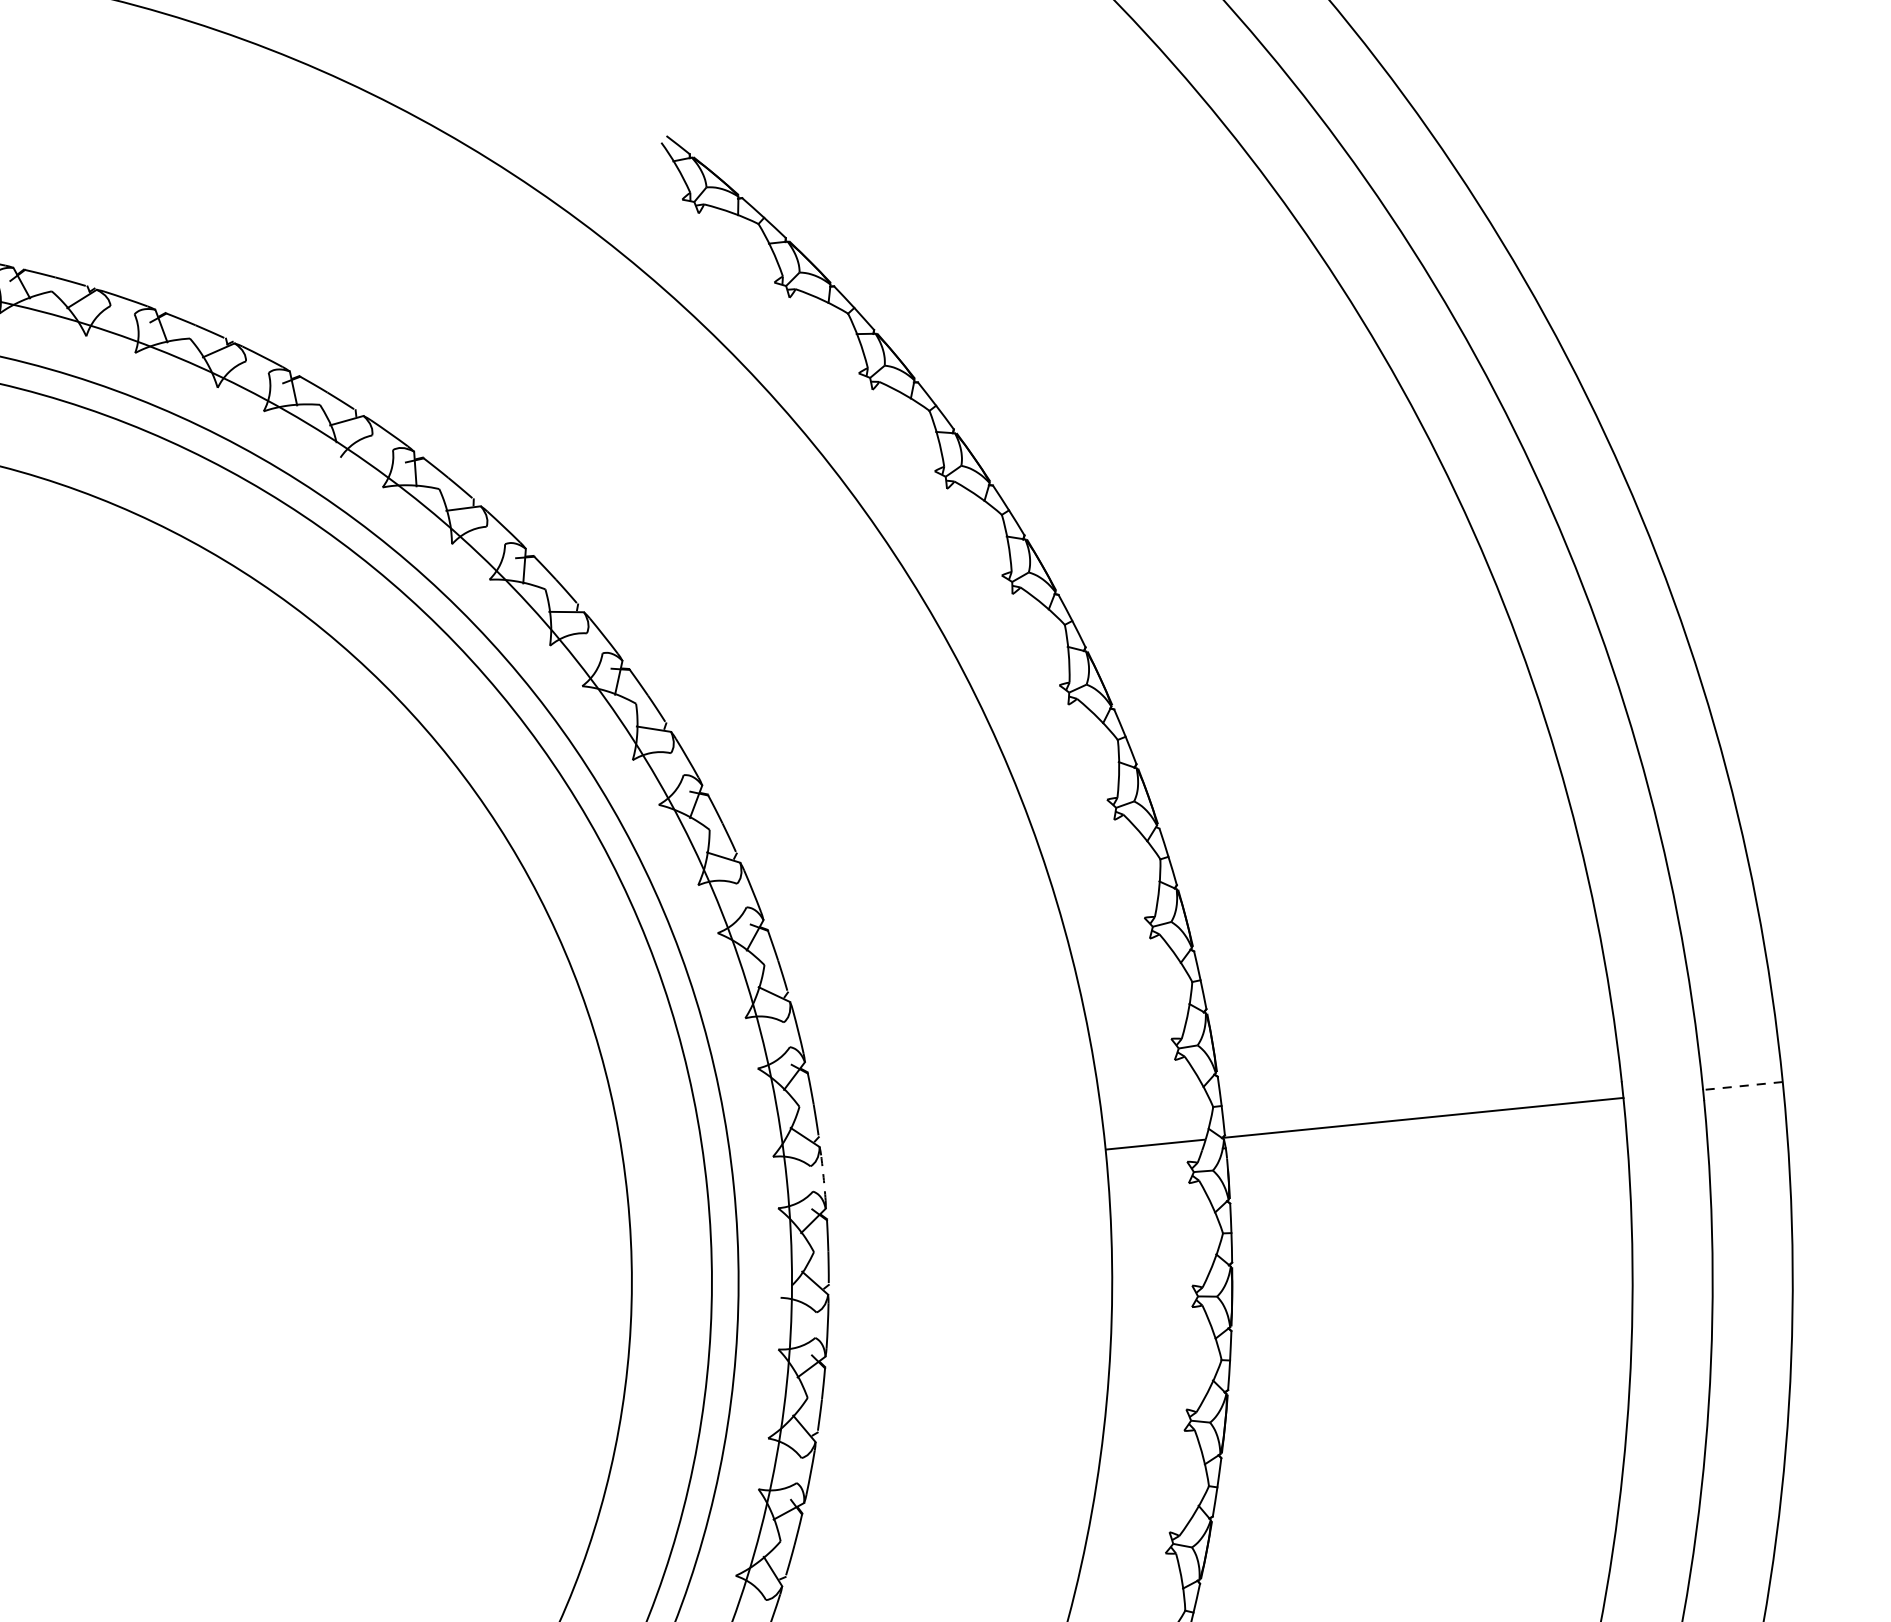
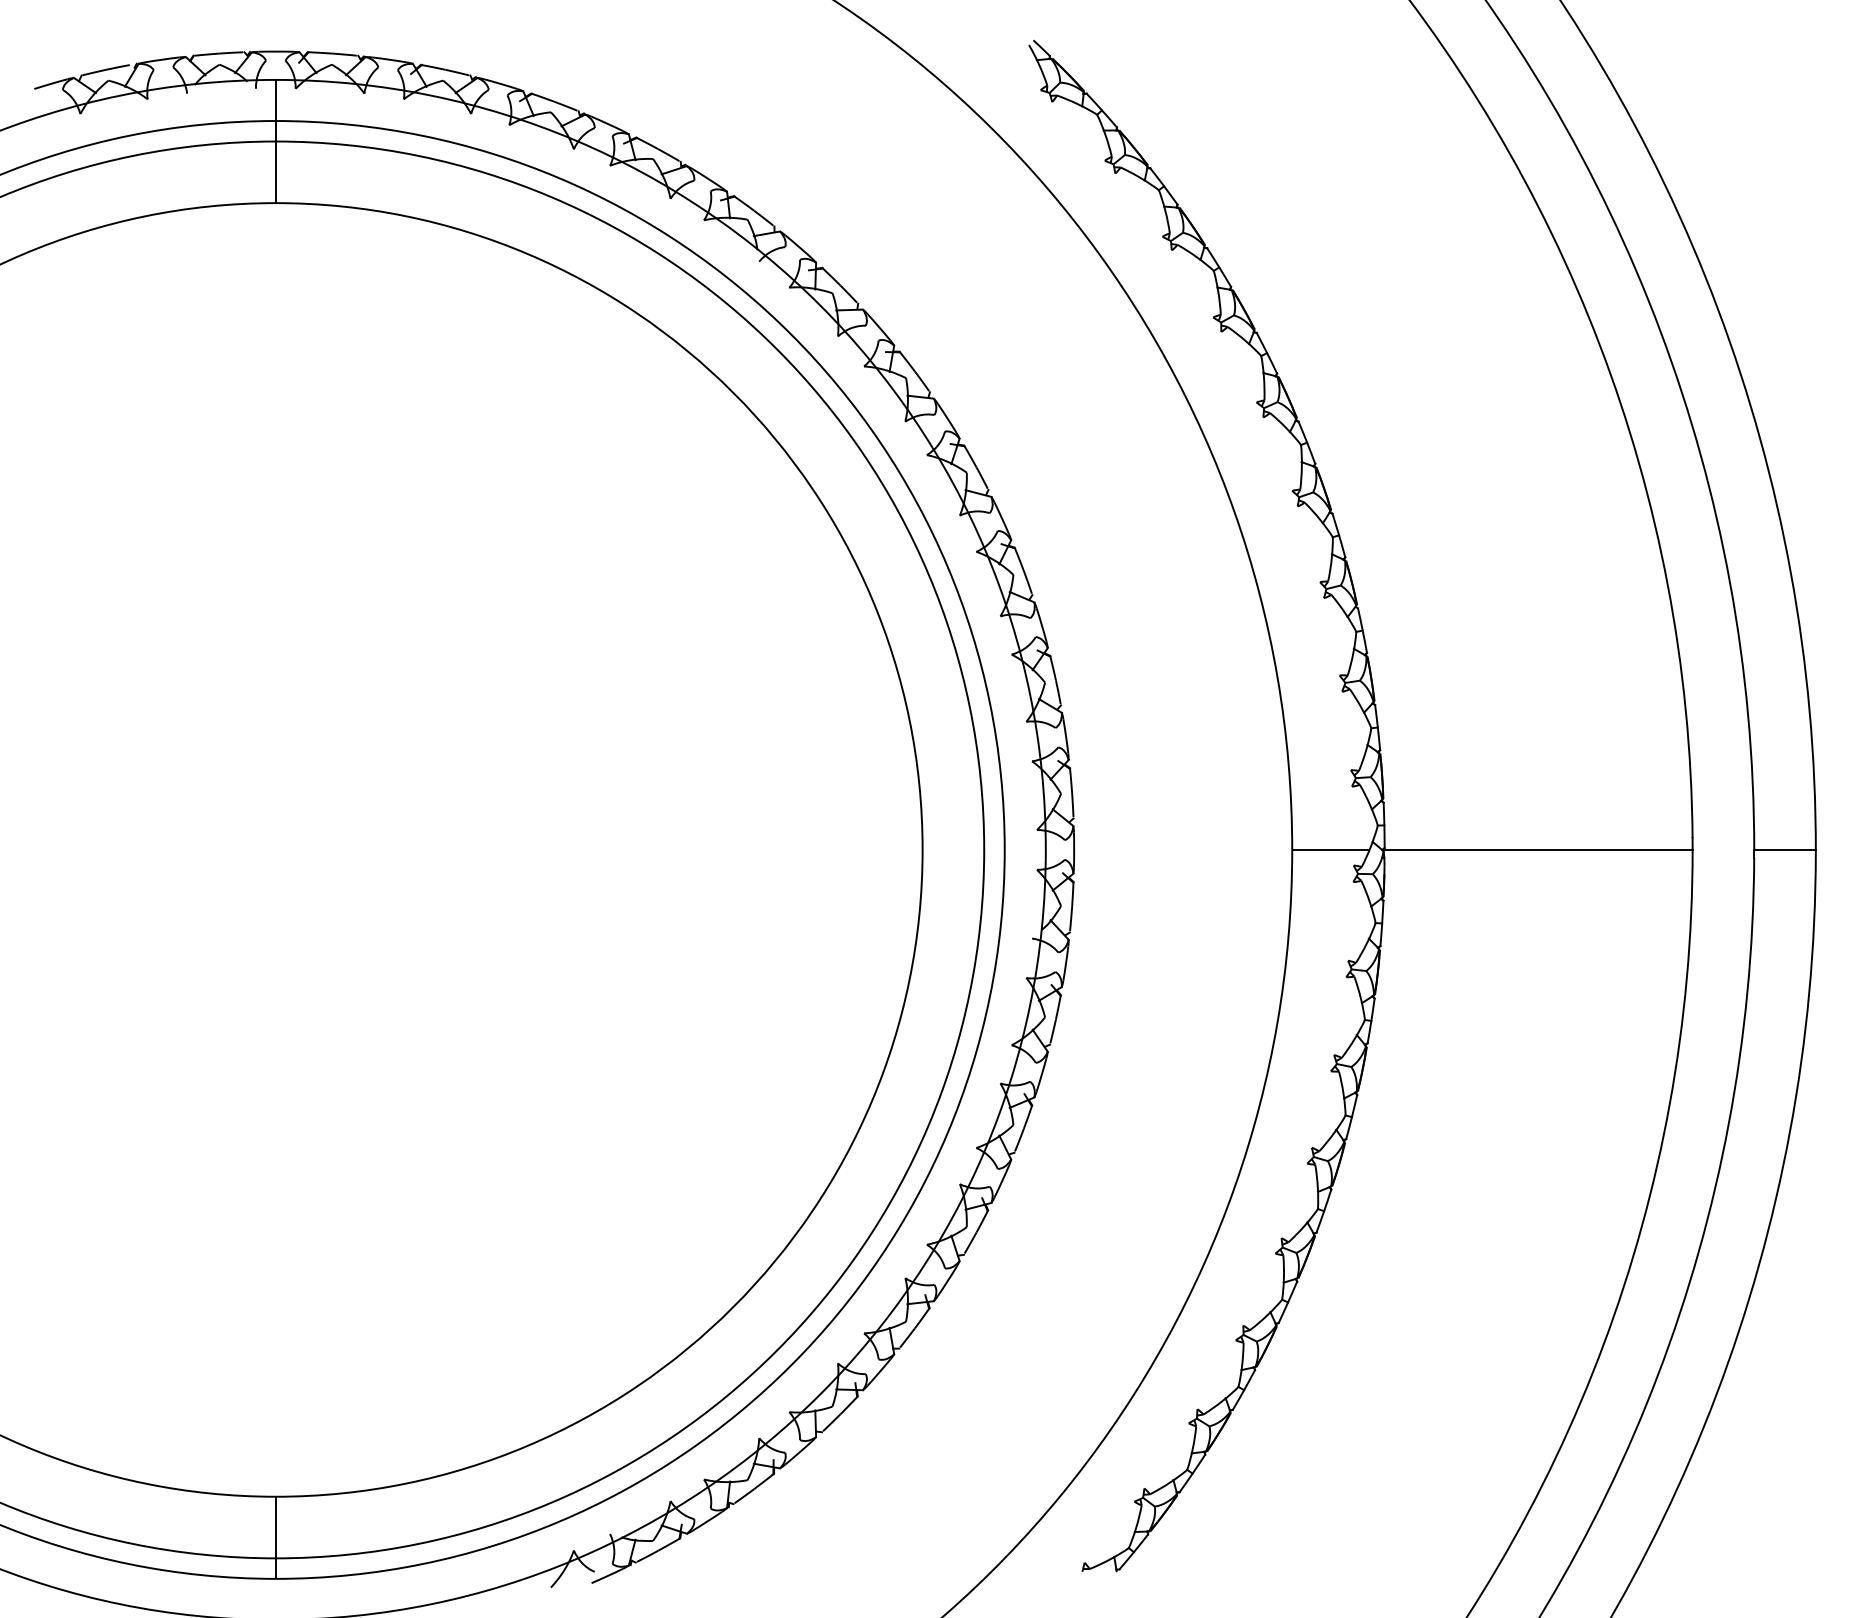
line: (1743, 1085) -> (1785, 849), dashed -> solid
arc: (824, 1177) -> (1074, 849), dashed -> solid

